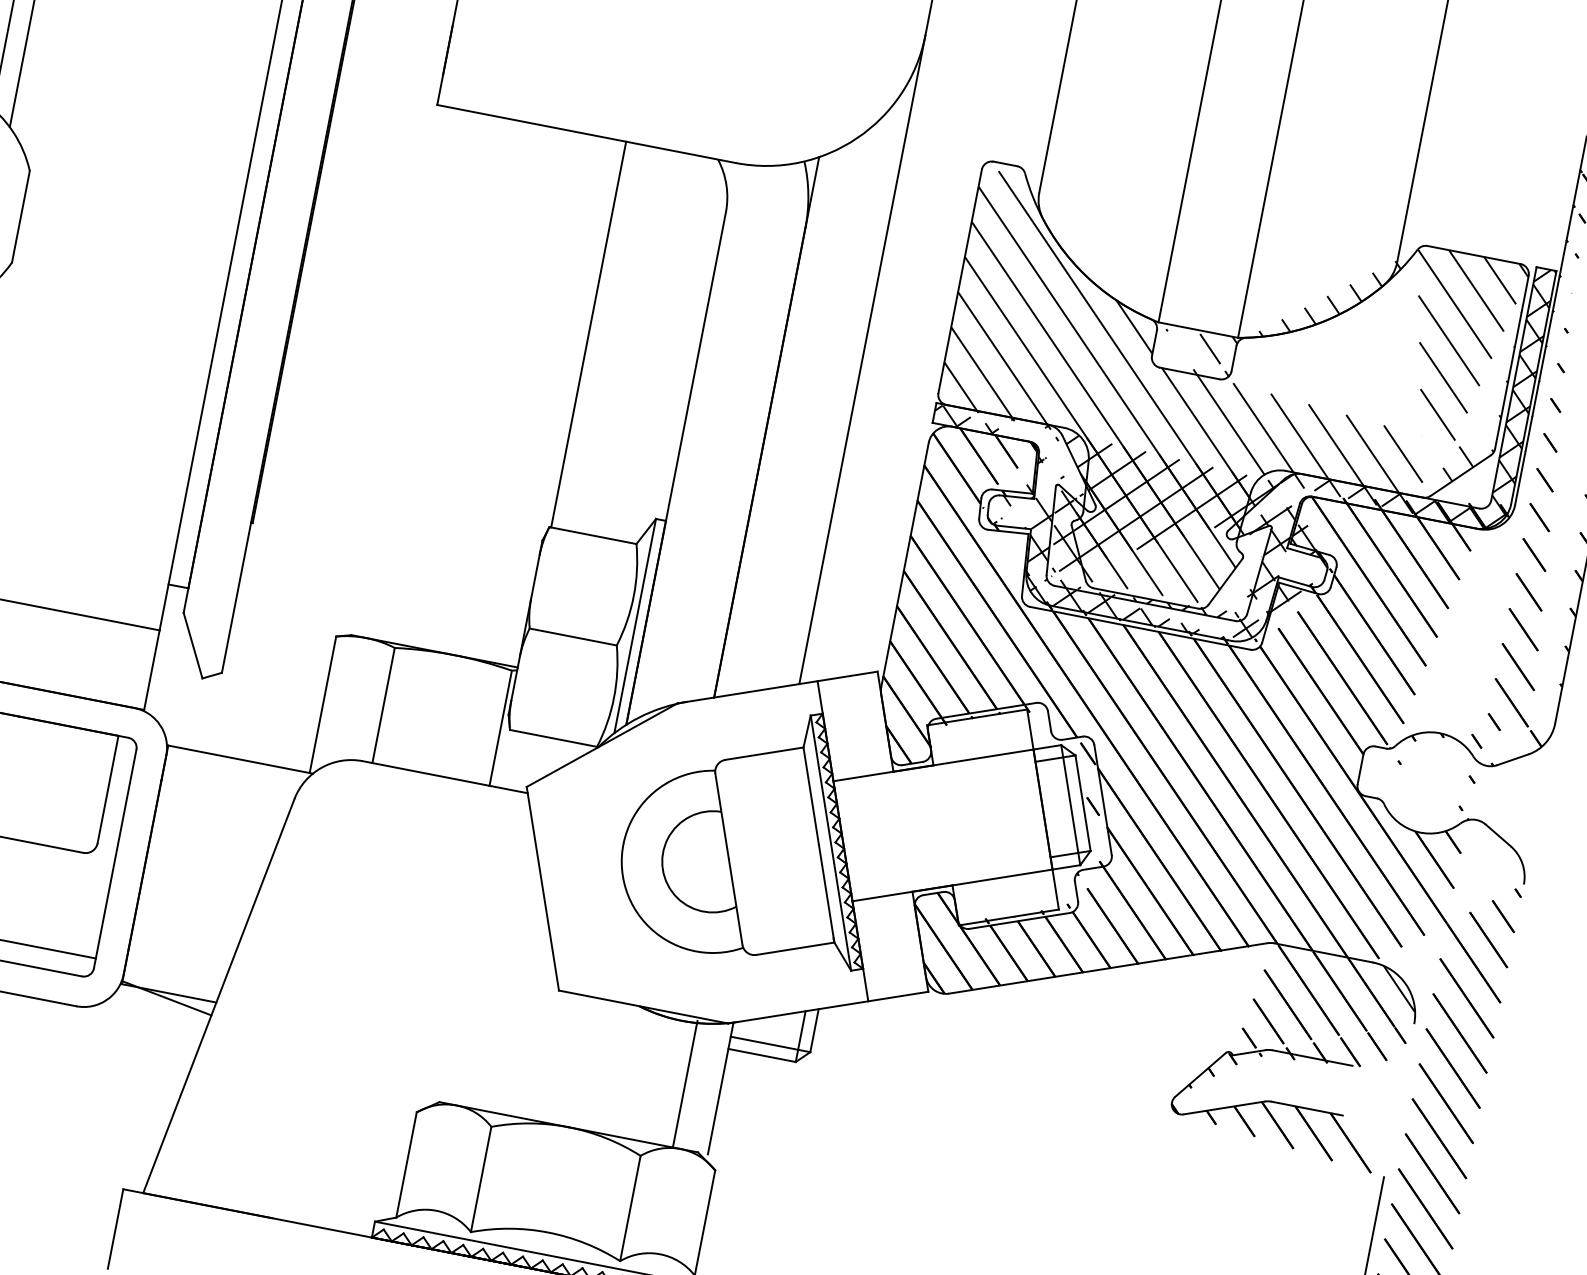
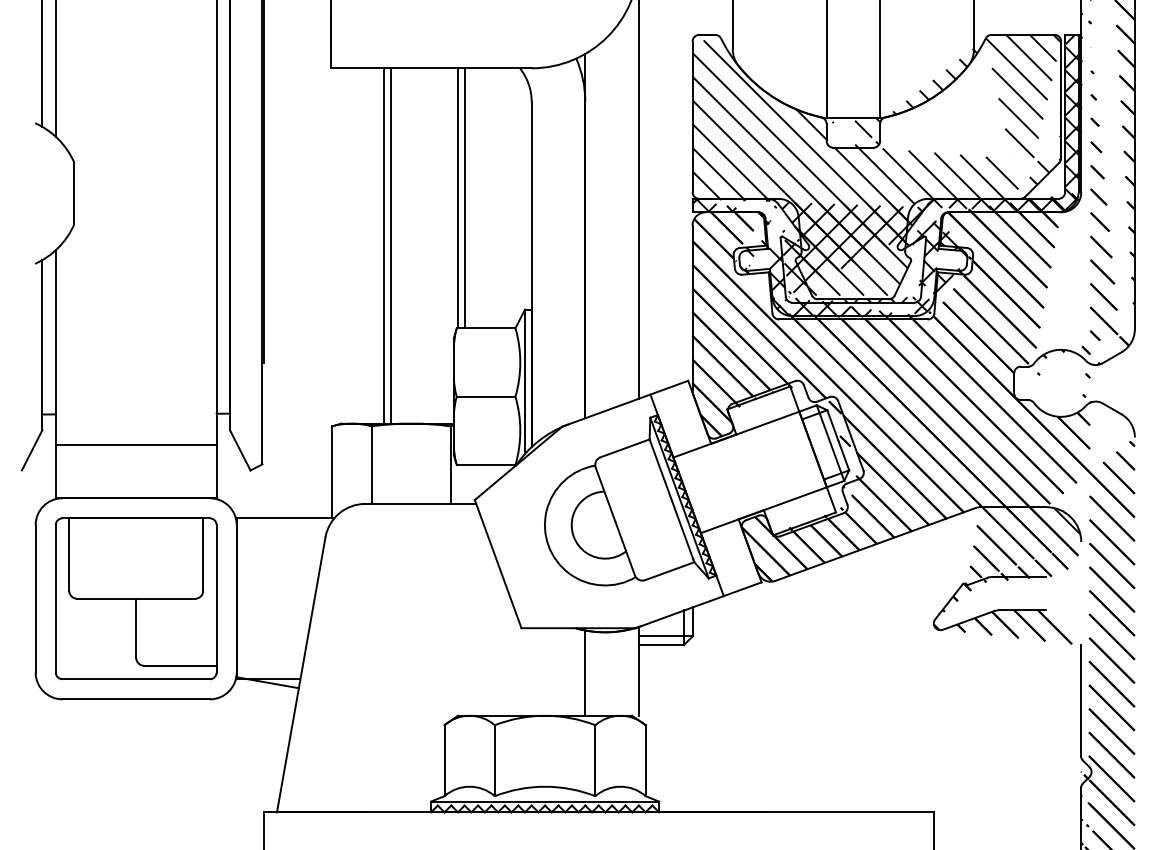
line: (598, 336) -> (464, 198), added
line: (466, 383) -> (384, 245), added
line: (474, 385) -> (390, 245), added
line: (685, 1083) -> (585, 672), moved

